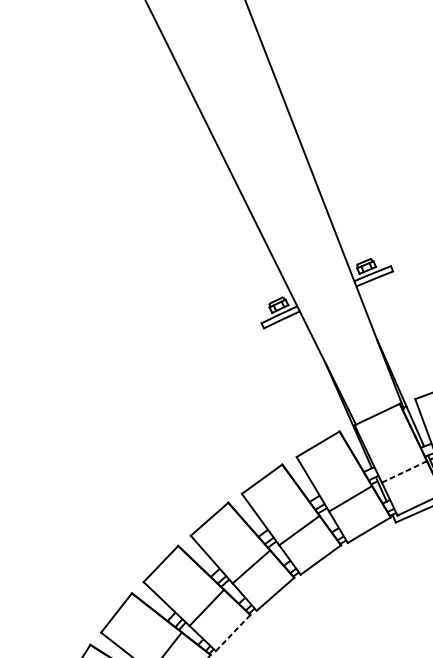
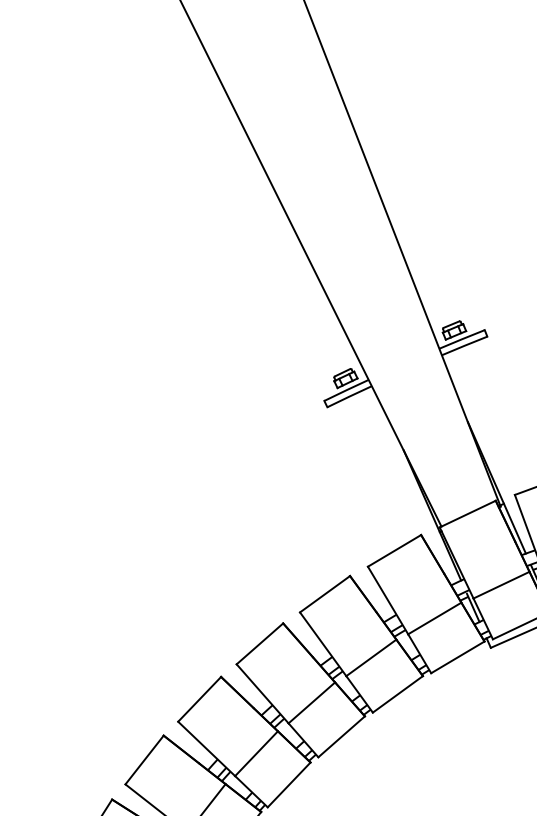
line: (404, 471) -> (501, 584), dashed -> solid
line: (233, 632) -> (289, 784), dashed -> solid

